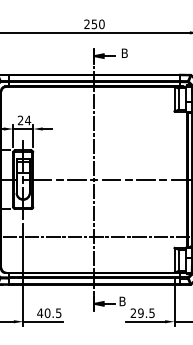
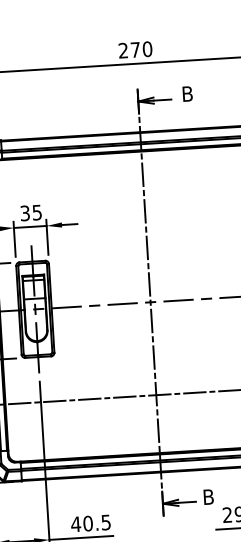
text: (94, 24) -> (135, 50), 250 -> 270
text: (24, 120) -> (31, 213), 24 -> 35

